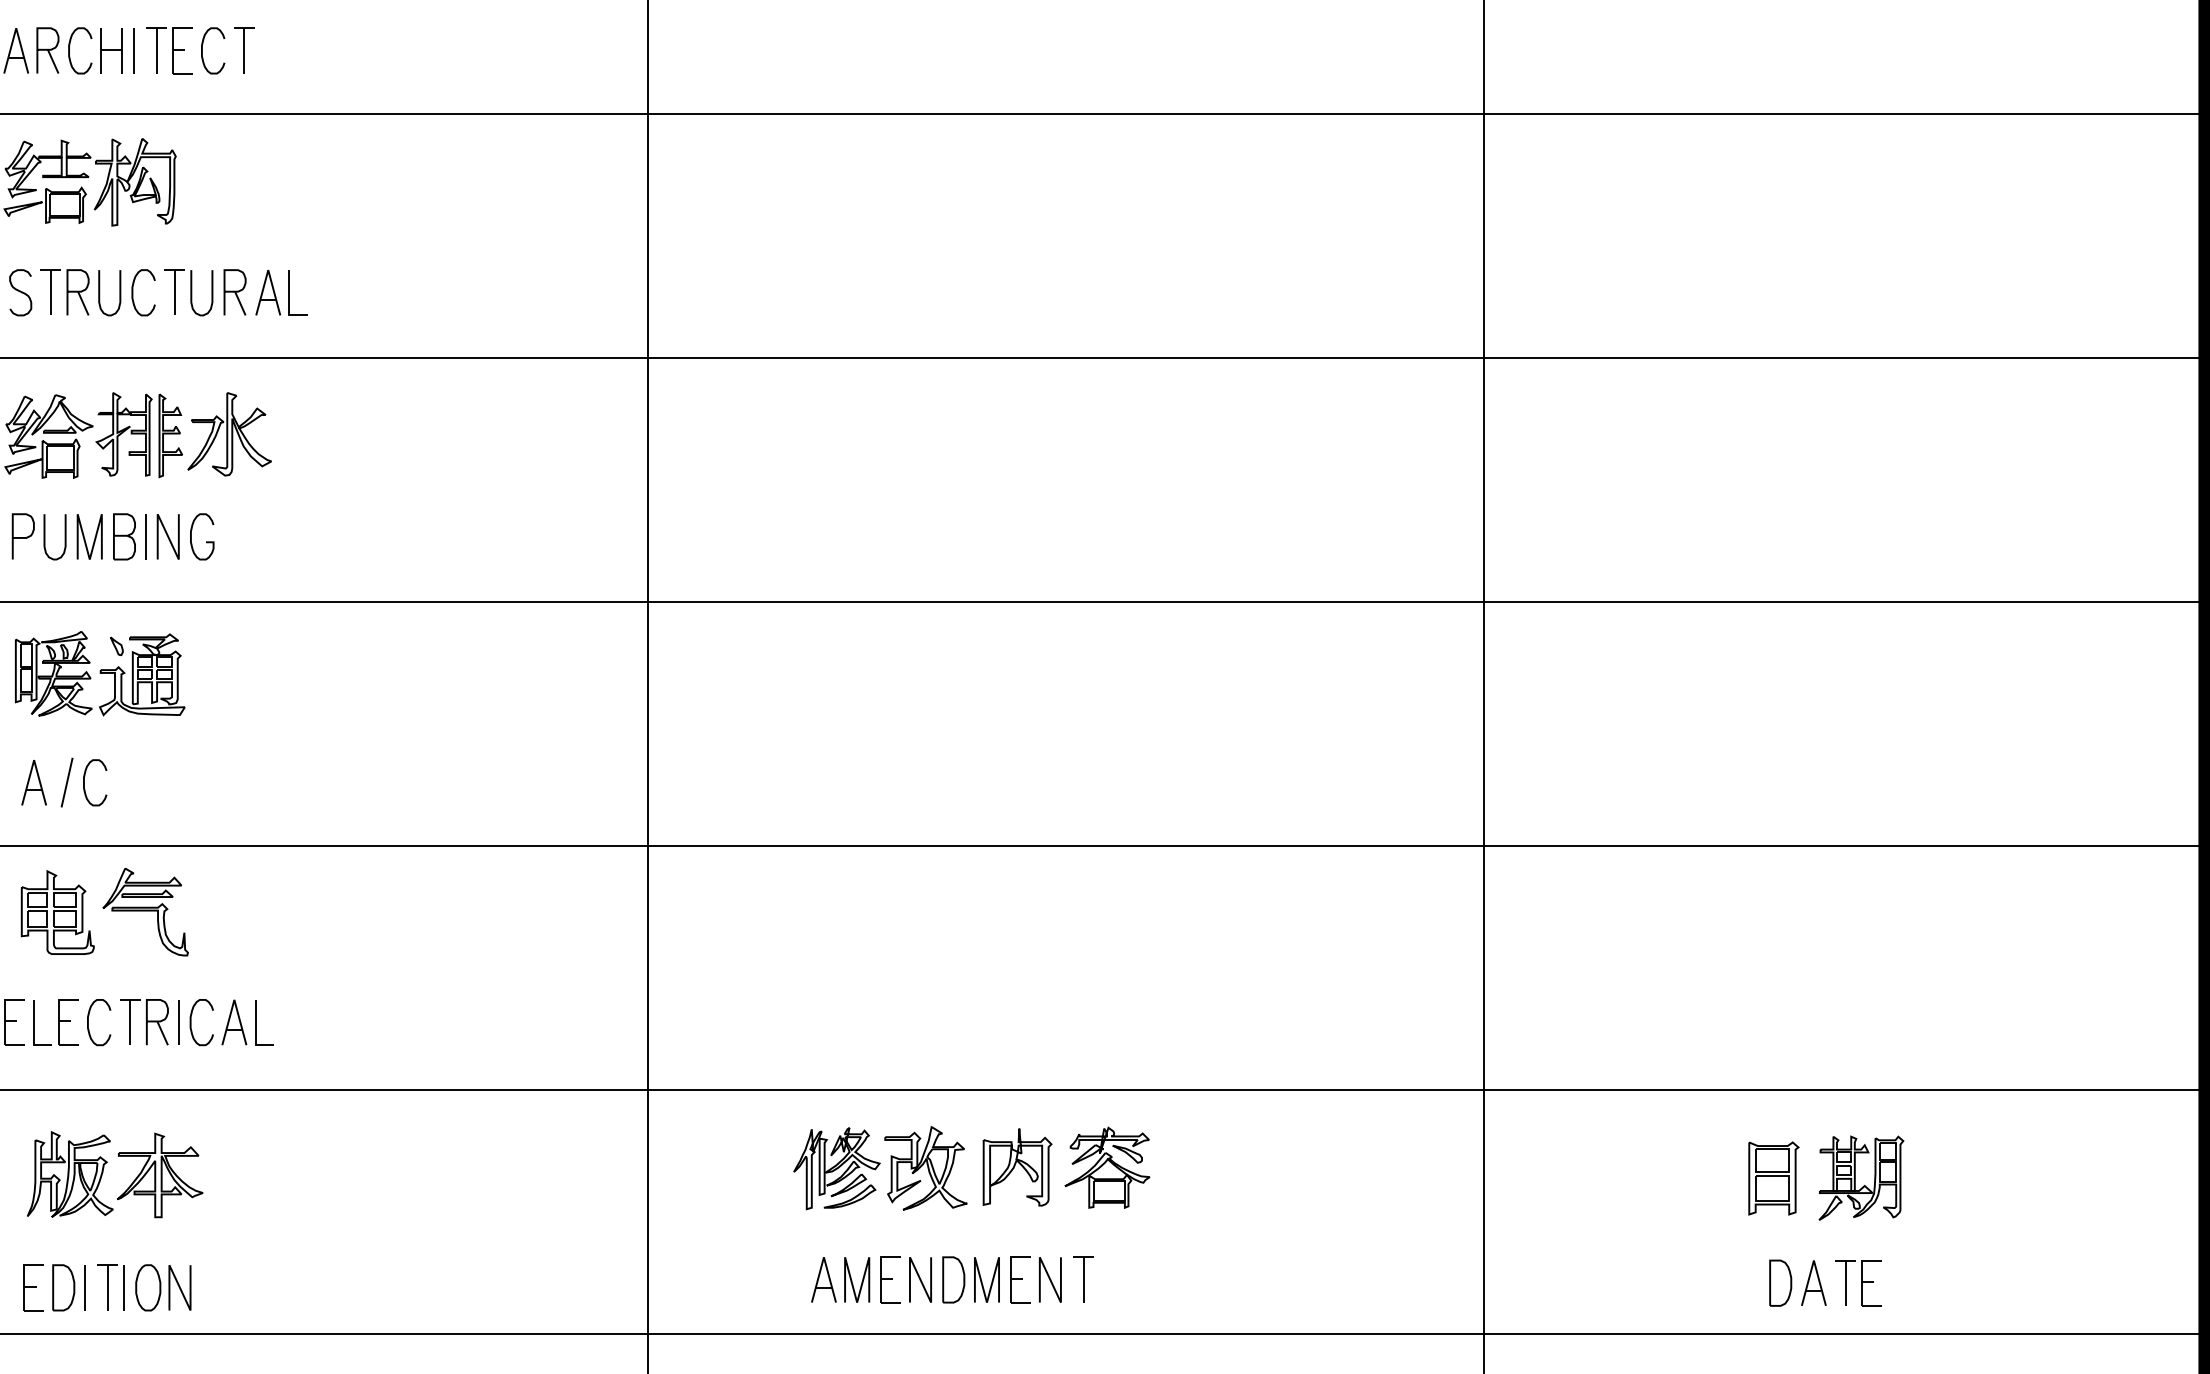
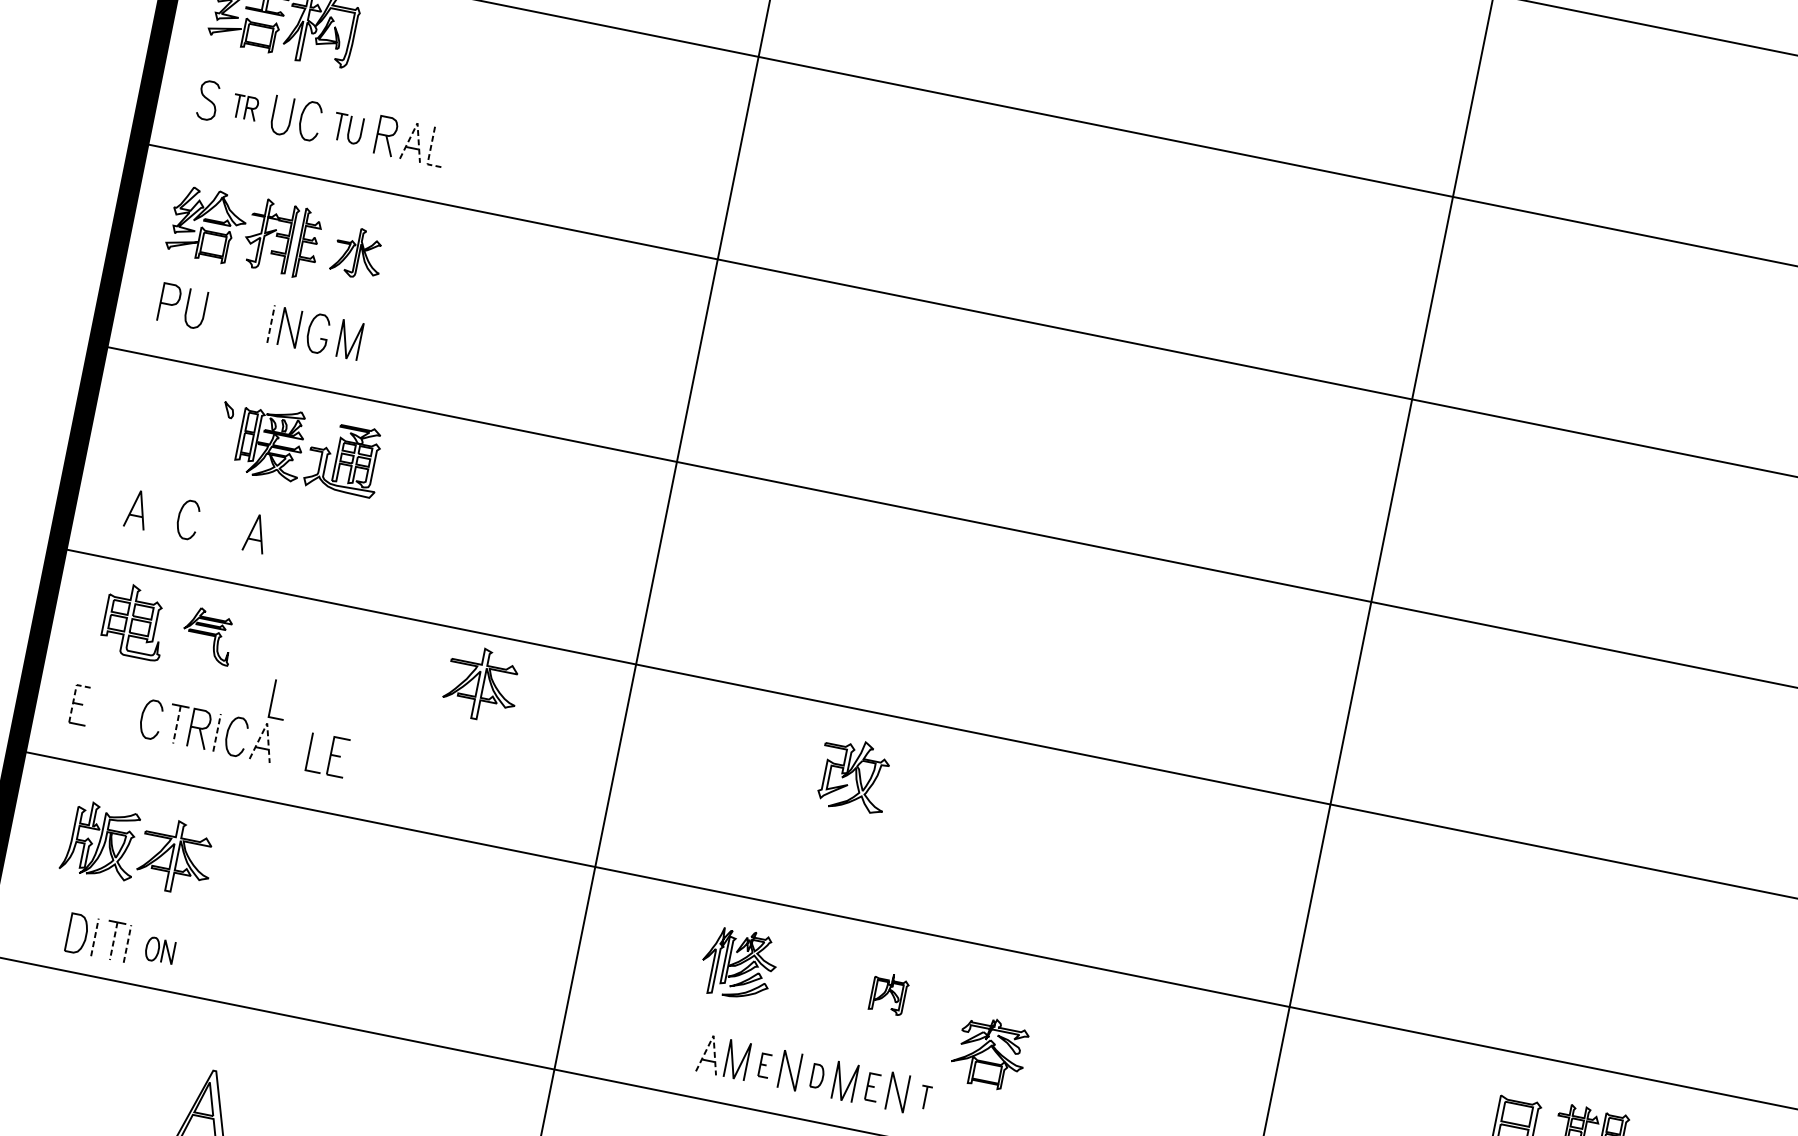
line: (268, 270) -> (417, 123), solid -> dashed
part: (64, 292) -> (244, 107), size x0.6
part: (188, 292) -> (347, 128), size x0.7
line: (289, 302) -> (429, 153), solid -> dashed
part: (229, 434) -> (357, 253), size x0.7
part: (124, 536) -> (253, 320), removed
line: (145, 536) -> (271, 323), solid -> dashed
line: (85, 538) -> (346, 340), moved
part: (100, 673) -> (310, 450), moved
line: (66, 782) -> (164, 514), removed
part: (176, 782) -> (255, 533), added
part: (474, 904) -> (482, 684), added
part: (145, 912) -> (208, 635), size x0.7
line: (234, 999) -> (267, 723), solid -> dashed
line: (4, 1011) -> (74, 694), solid -> dashed
part: (55, 1022) -> (327, 755), moved
line: (130, 1022) -> (177, 724), solid -> dashed
line: (178, 1022) -> (217, 732), solid -> dashed
line: (256, 1022) -> (273, 698), moved
part: (1017, 1167) -> (889, 993), size x0.6
part: (1107, 1167) -> (989, 1052), moved
part: (925, 1168) -> (853, 775), moved
line: (823, 1257) -> (713, 1035), solid -> dashed
part: (890, 1279) -> (765, 1065), size x0.6
part: (953, 1279) -> (817, 1075), size x0.6
part: (1020, 1279) -> (873, 1087), size x0.7
part: (1083, 1279) -> (925, 1097), size x0.6
part: (33, 1287) -> (52, 928), removed
line: (84, 1287) -> (94, 937), solid -> dashed
line: (107, 1287) -> (113, 940), solid -> dashed
line: (124, 1287) -> (127, 943), solid -> dashed
part: (163, 1287) -> (160, 950), size x0.6

